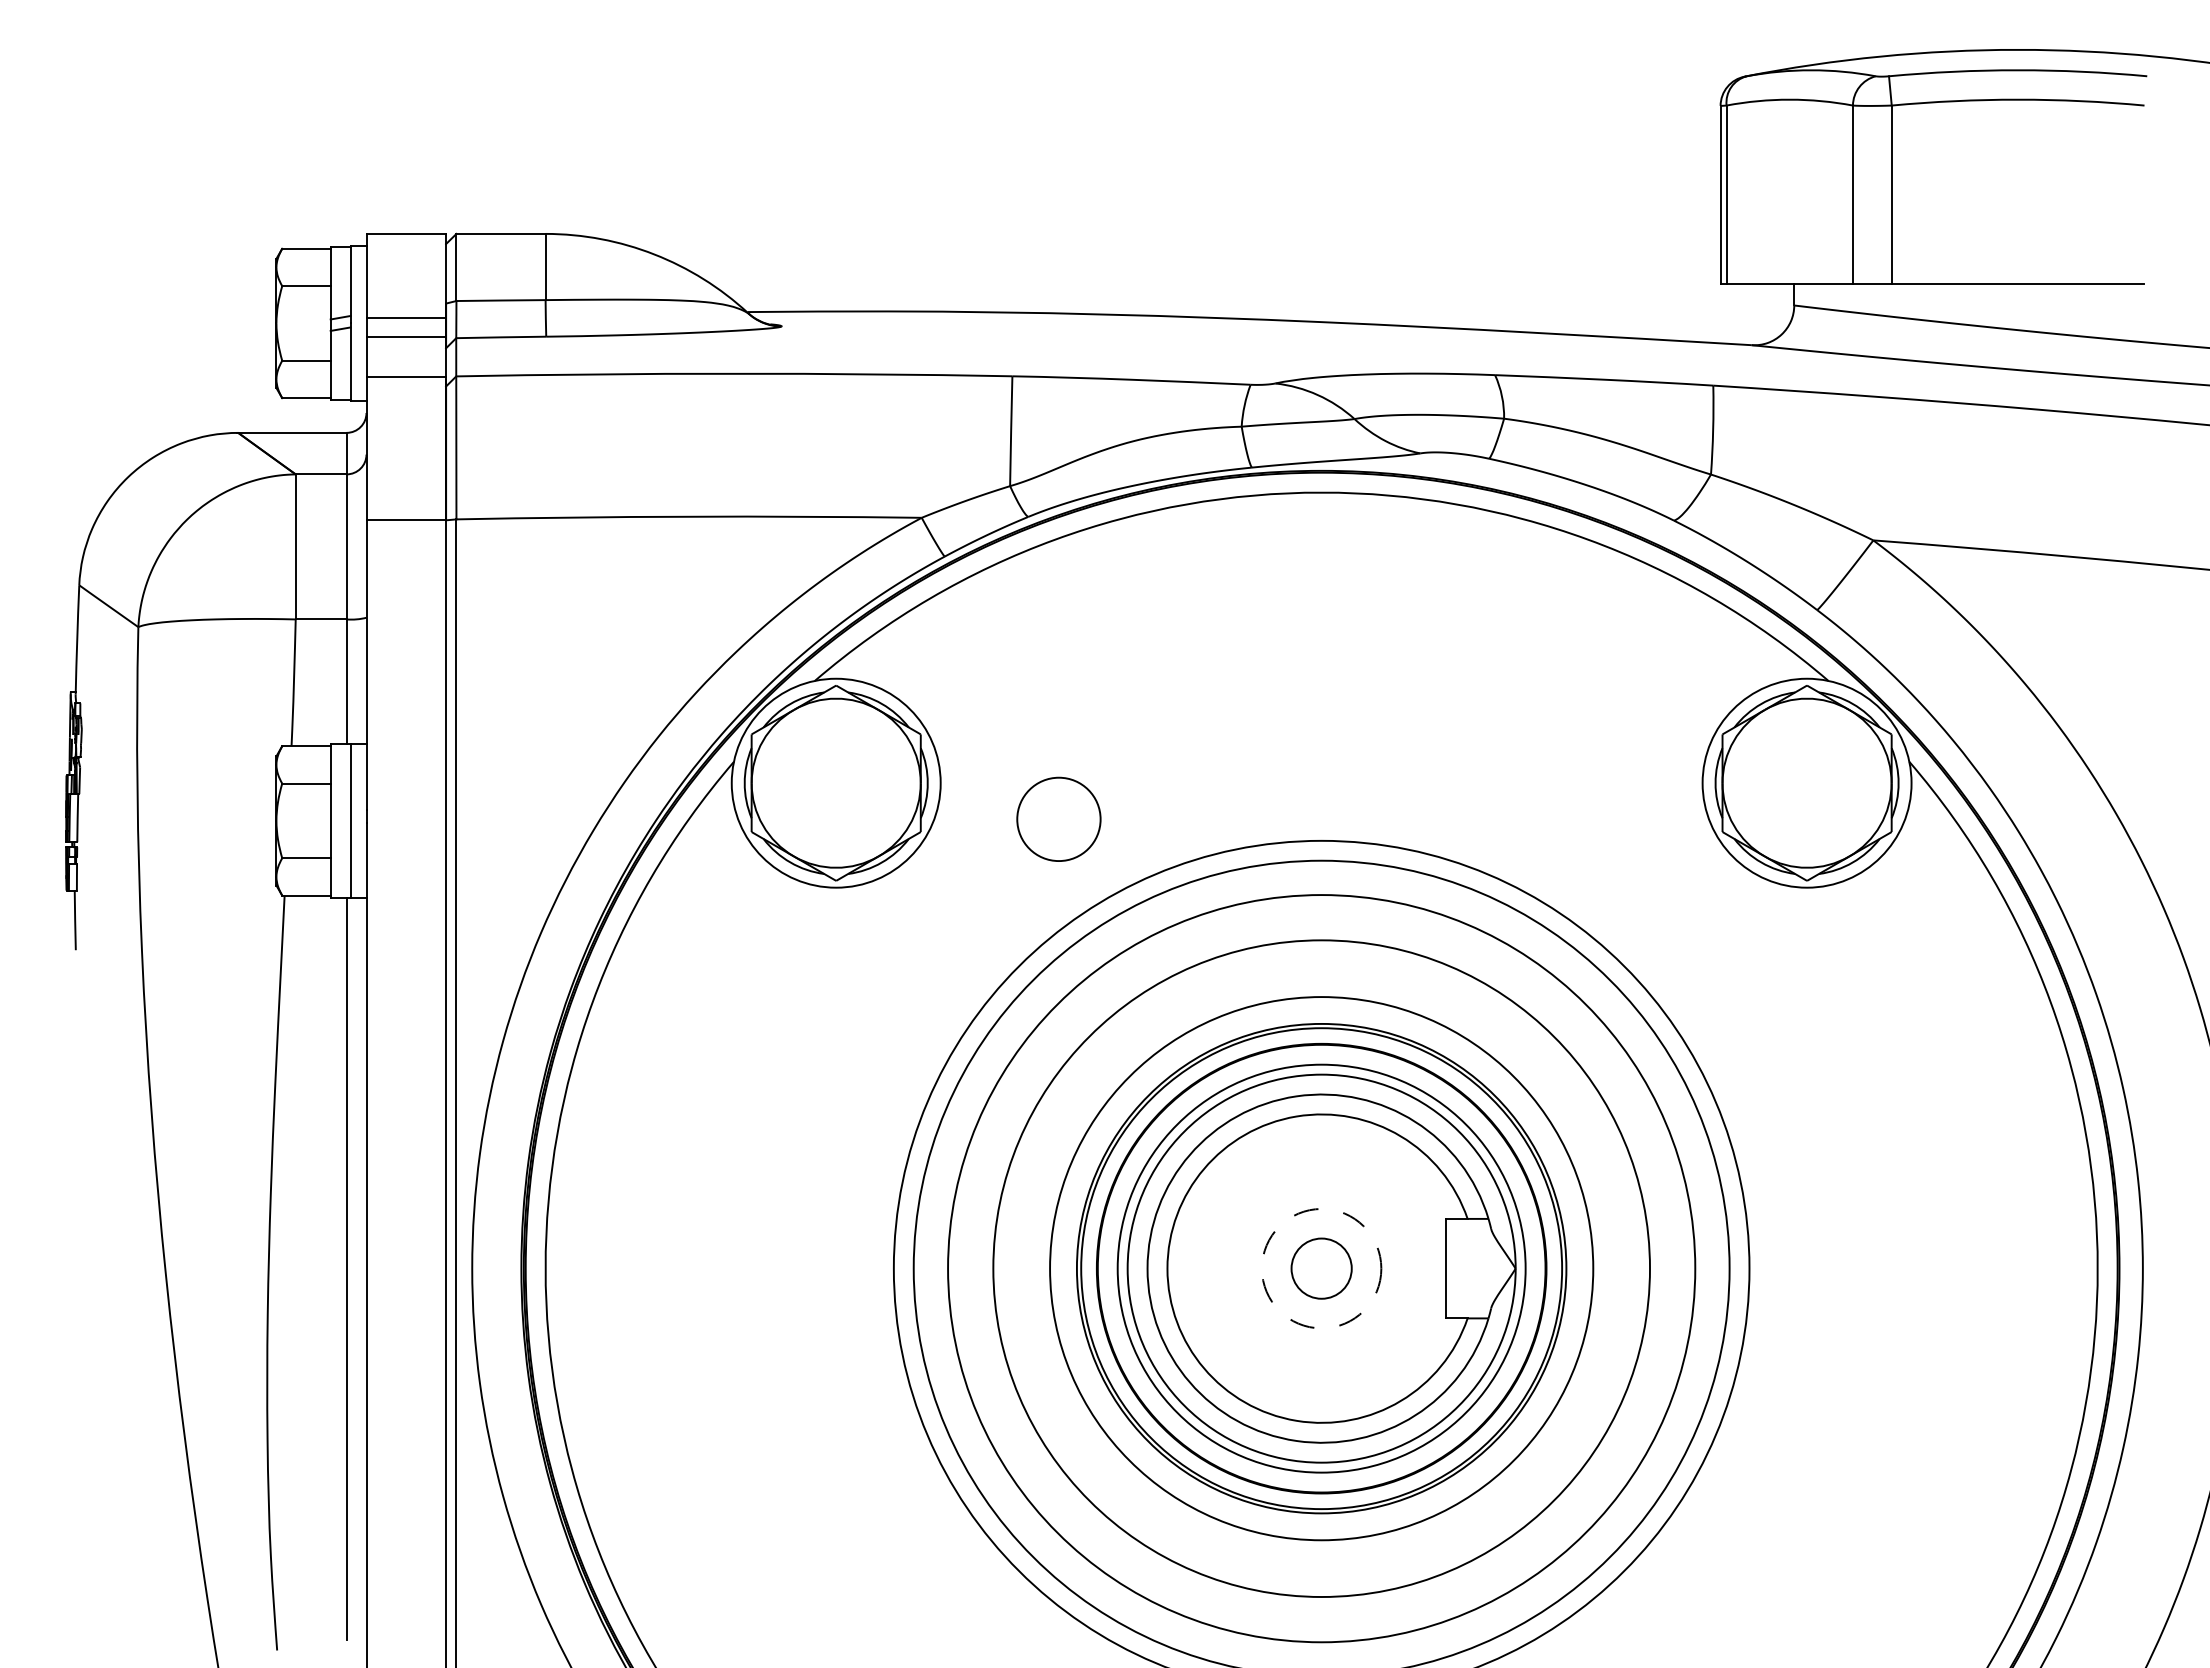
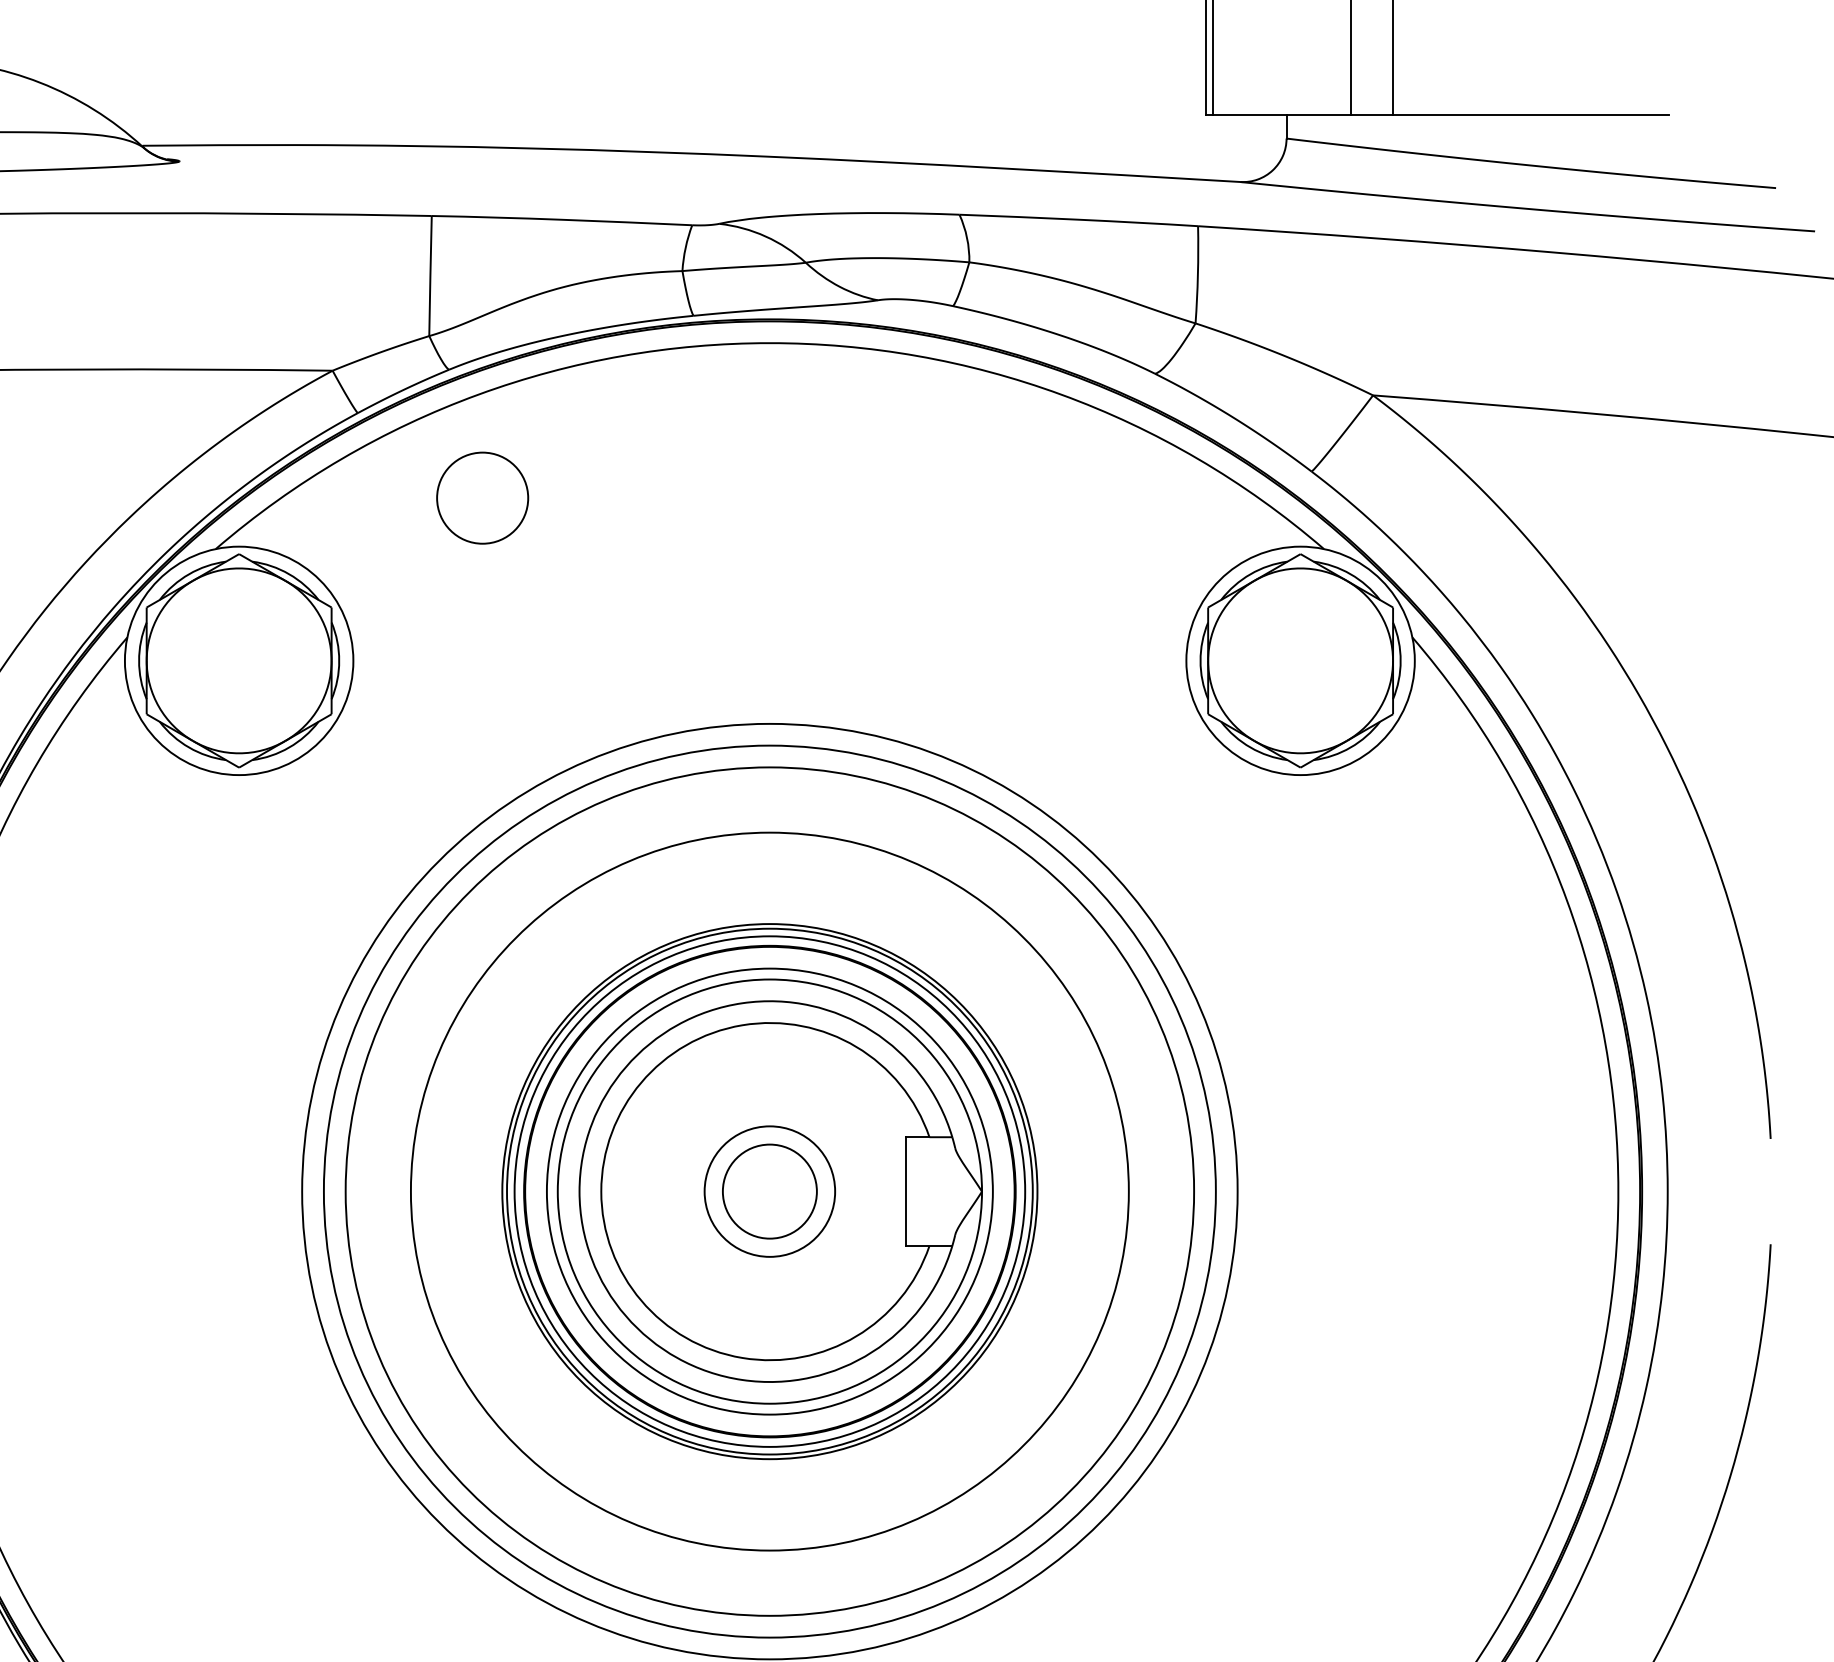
circle: (1058, 818) -> (482, 497), moved
circle: (1321, 1268) -> (769, 1191), dashed -> solid
circle: (1321, 1268) -> (769, 1191), size x0.62
circle: (1321, 1268) -> (769, 1191), size x1.43
circle: (1321, 1268) -> (769, 1191), size x1.43

